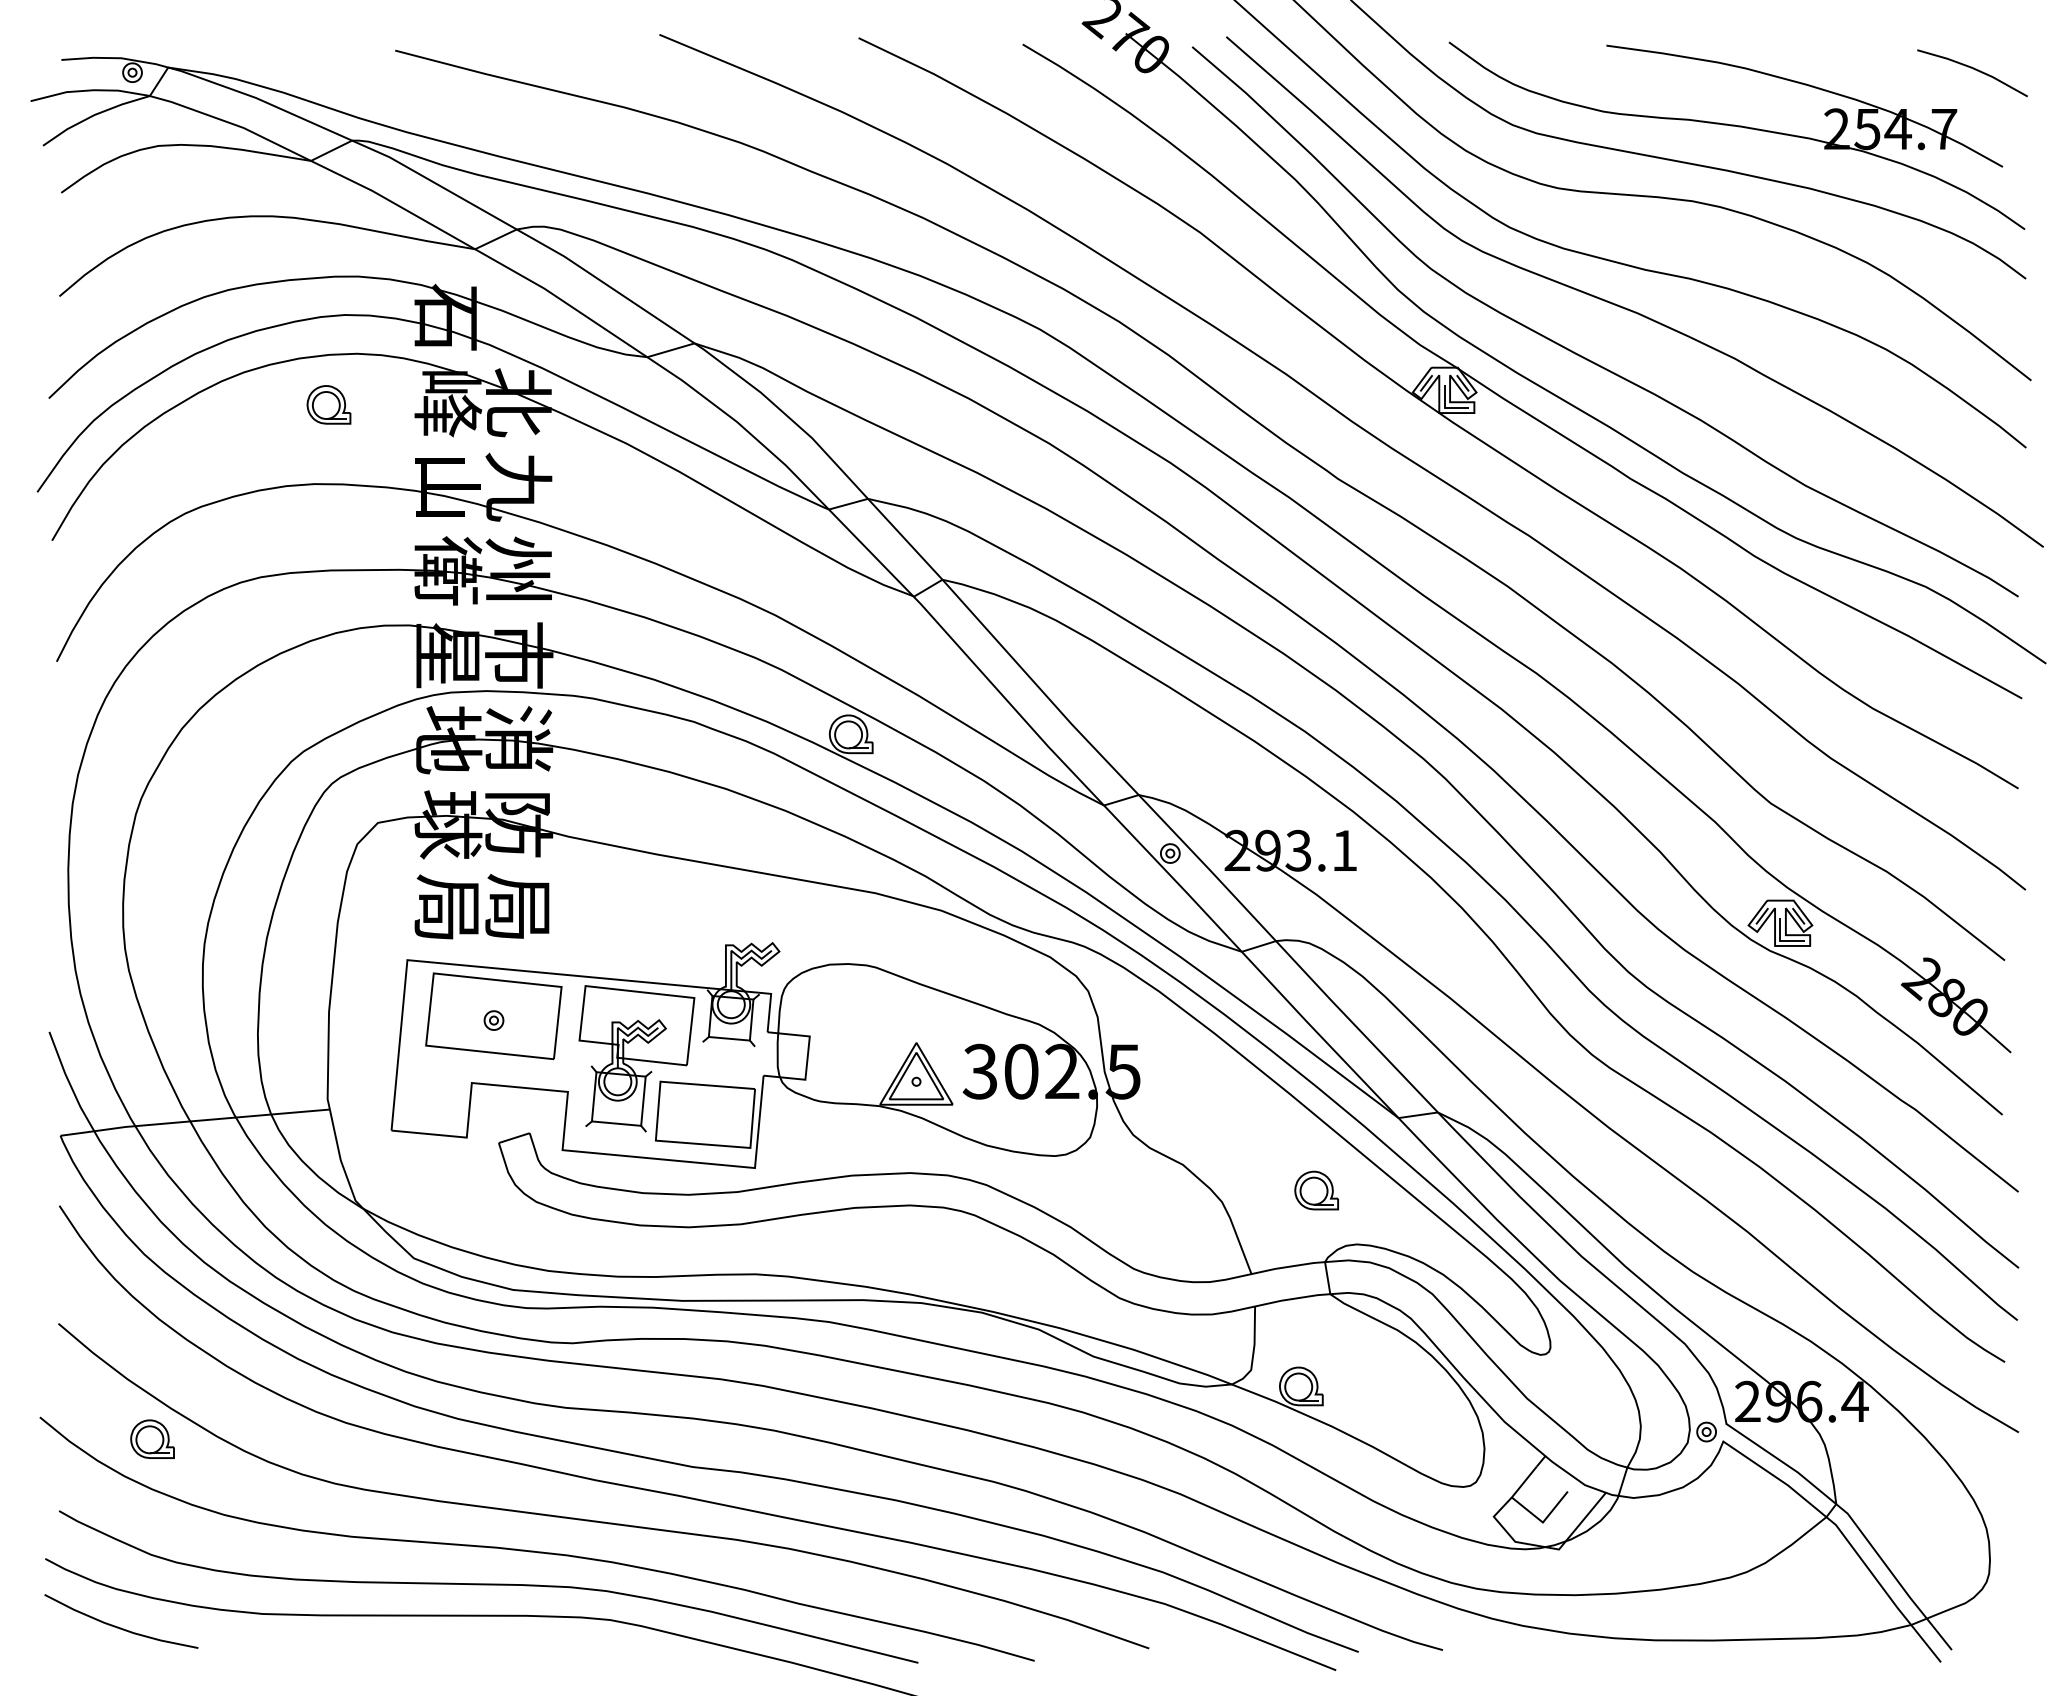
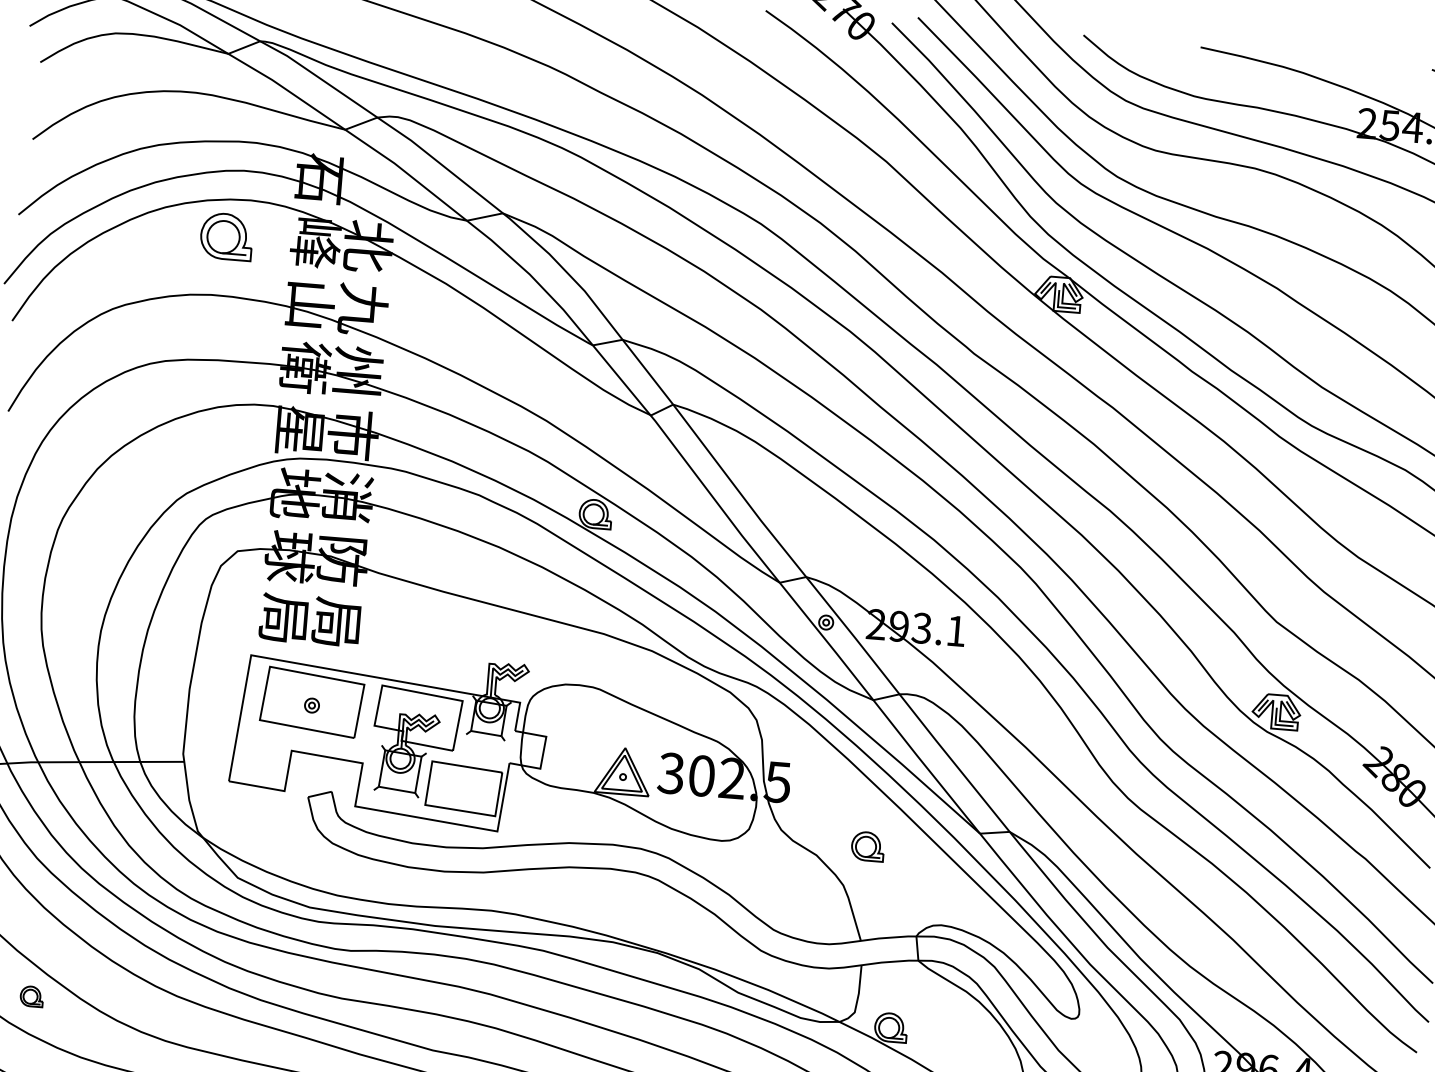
part: (328, 404) -> (226, 236), size x1.6
part: (1316, 1190) -> (867, 846), moved
part: (152, 1438) -> (31, 996), size x0.7

